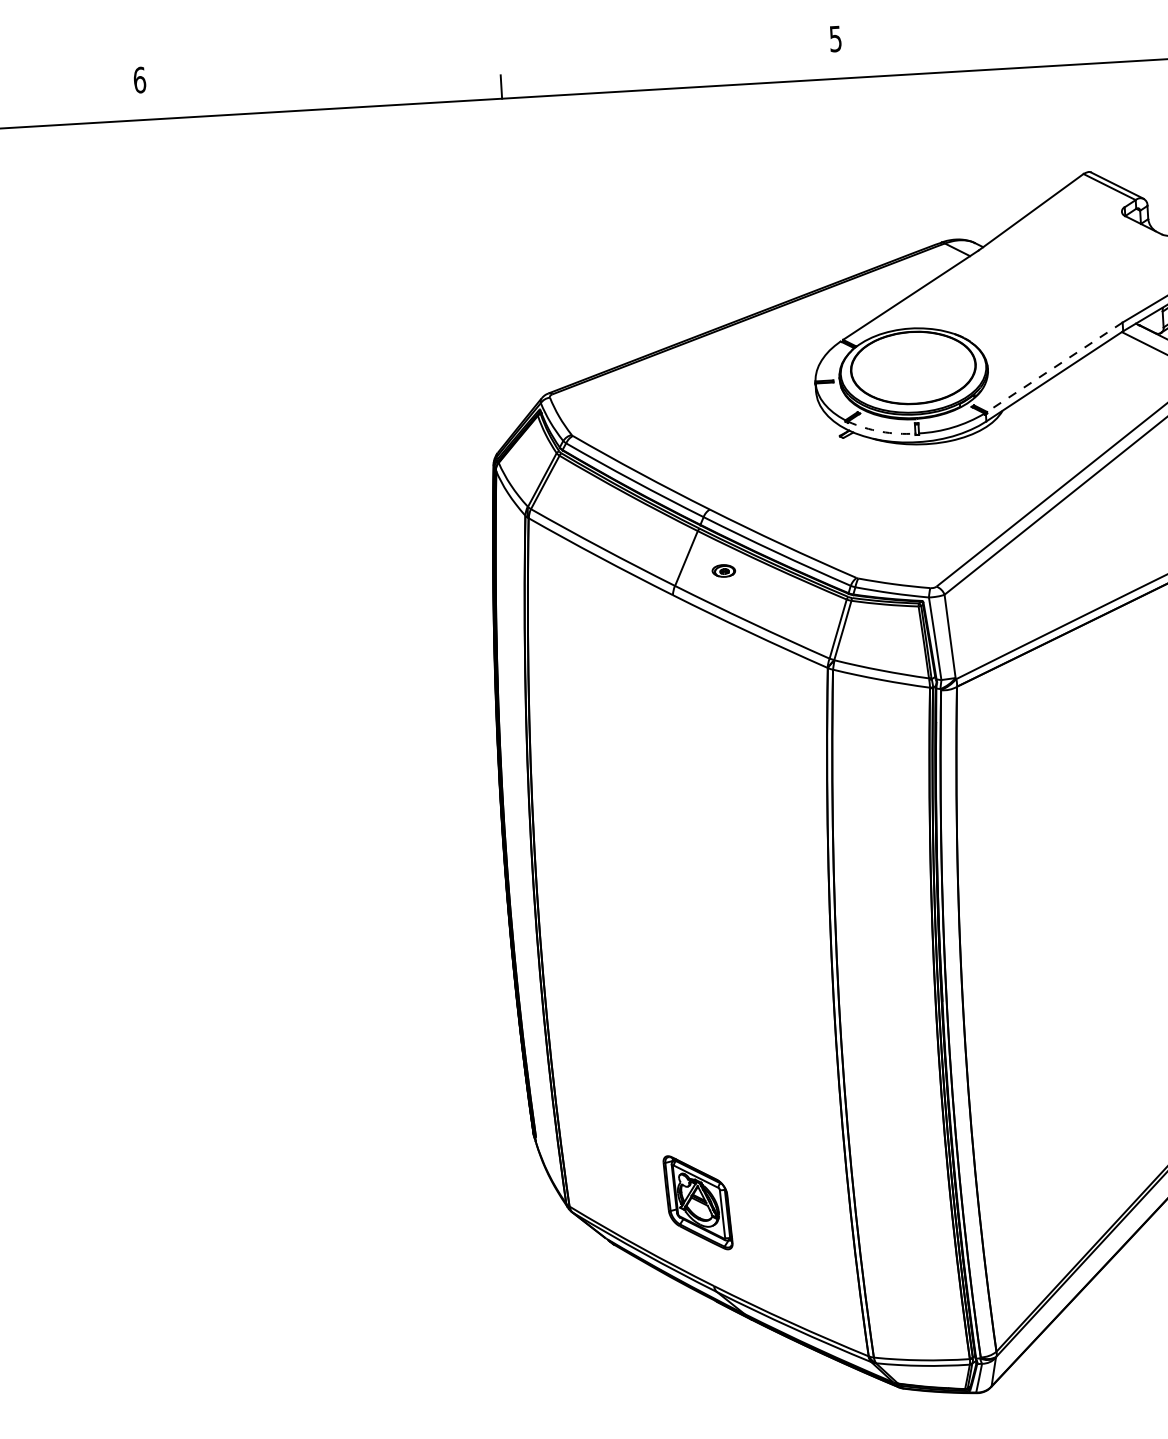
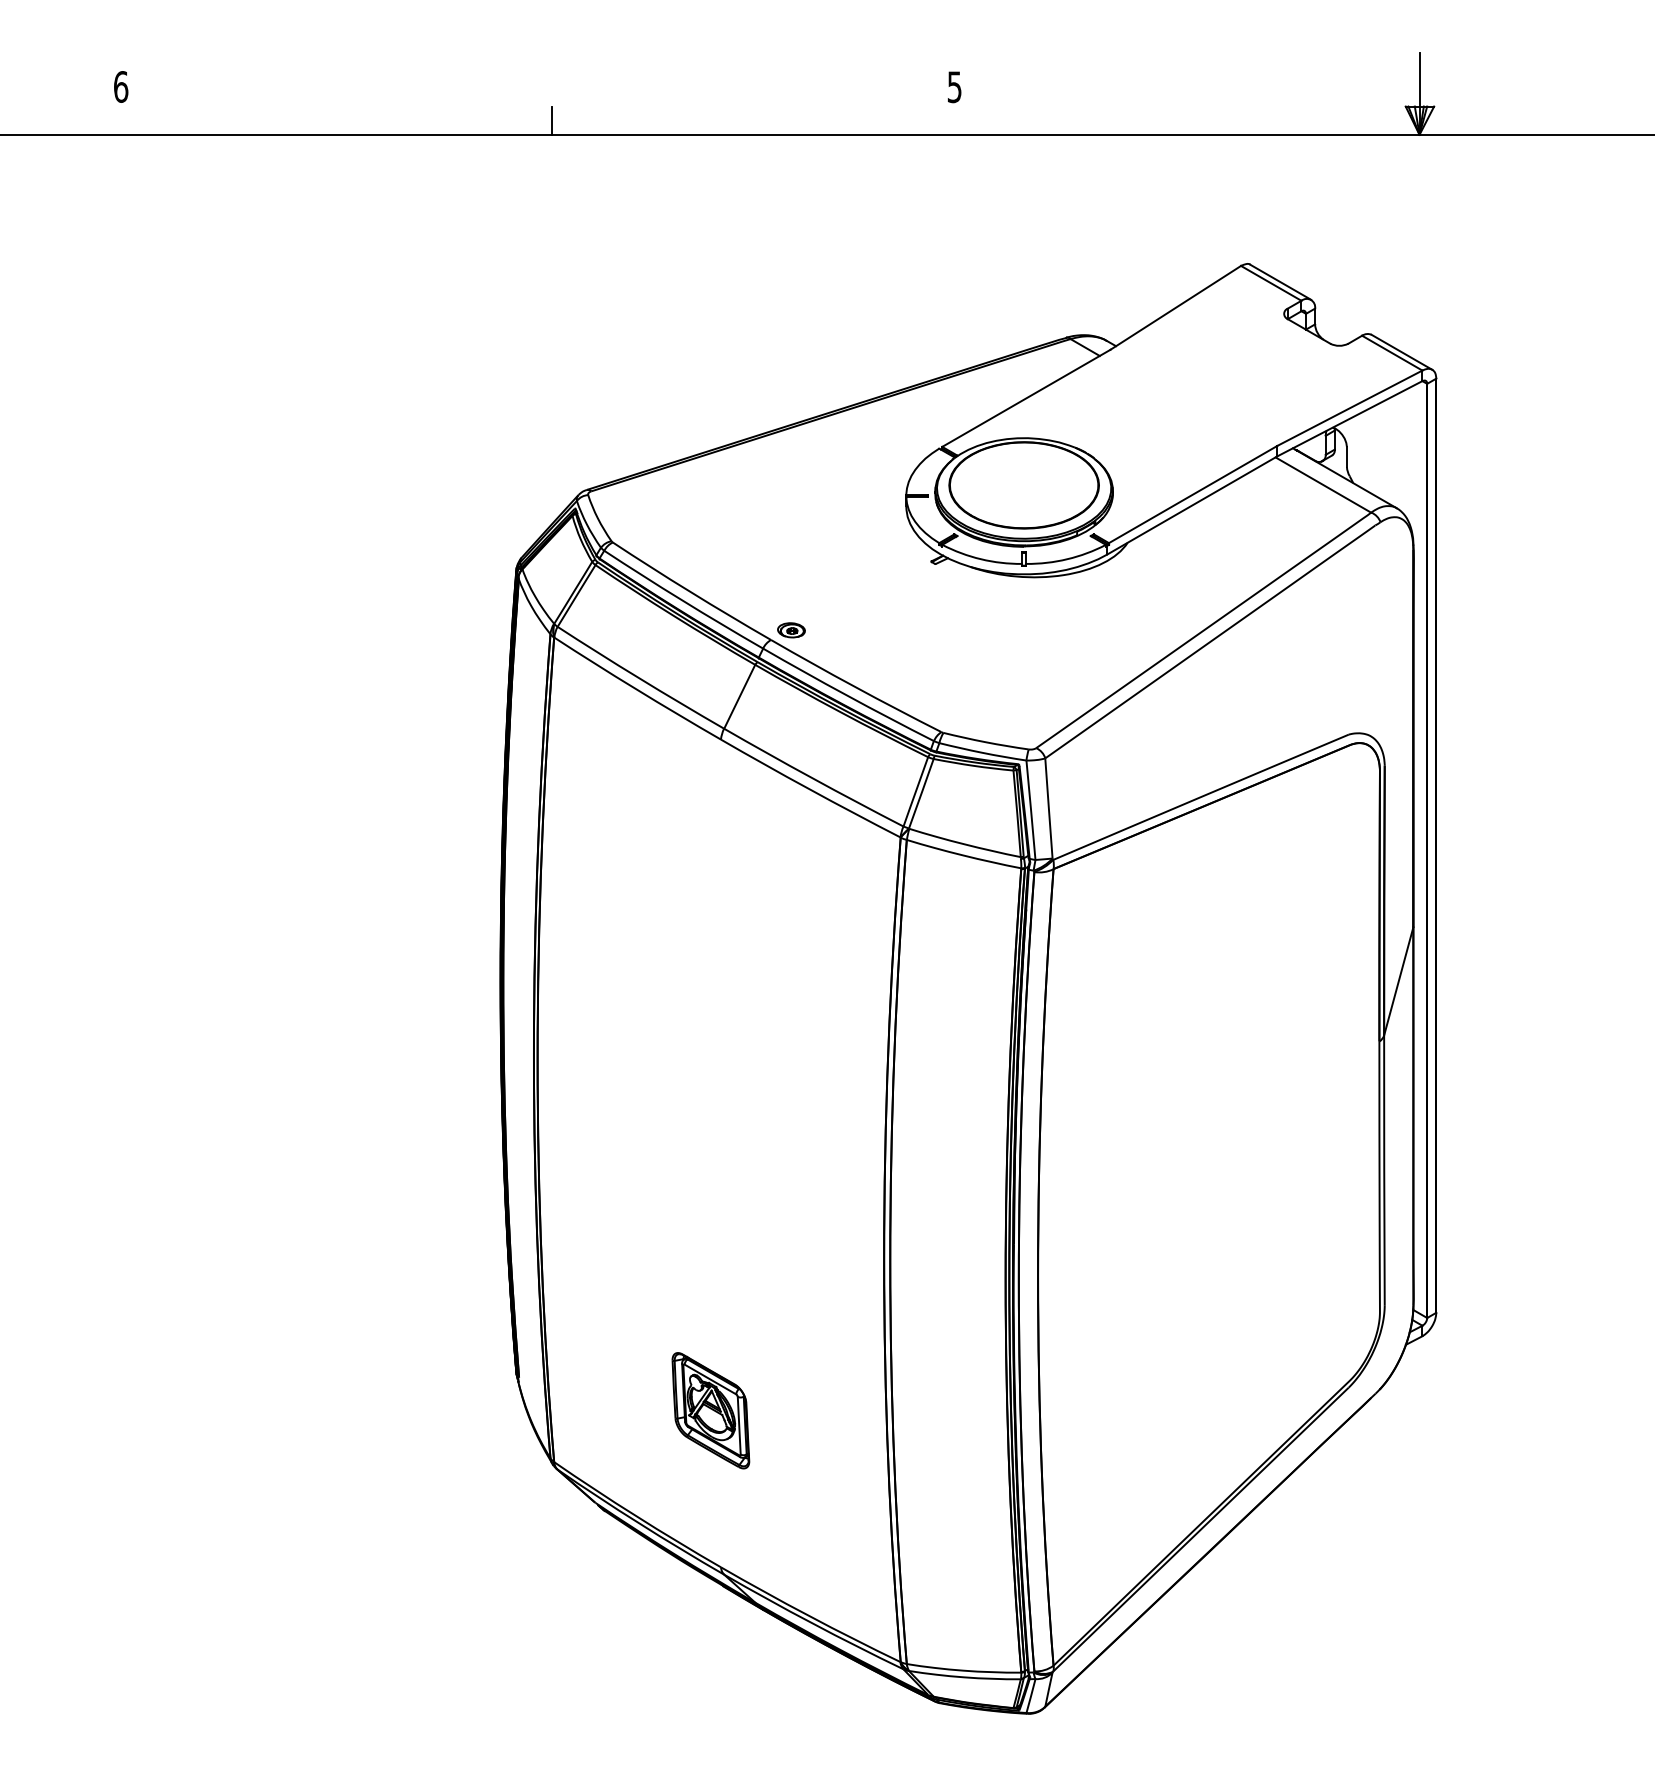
line: (1054, 367) -> (1192, 494), dashed -> solid
arc: (881, 431) -> (981, 559), dashed -> solid
part: (723, 571) -> (791, 630), moved
part: (697, 1202) -> (710, 1410), moved

